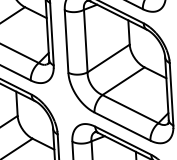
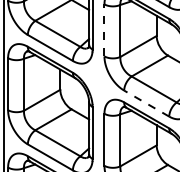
line: (66, 40) -> (104, 29), solid -> dashed
line: (122, 126) -> (146, 103), solid -> dashed

